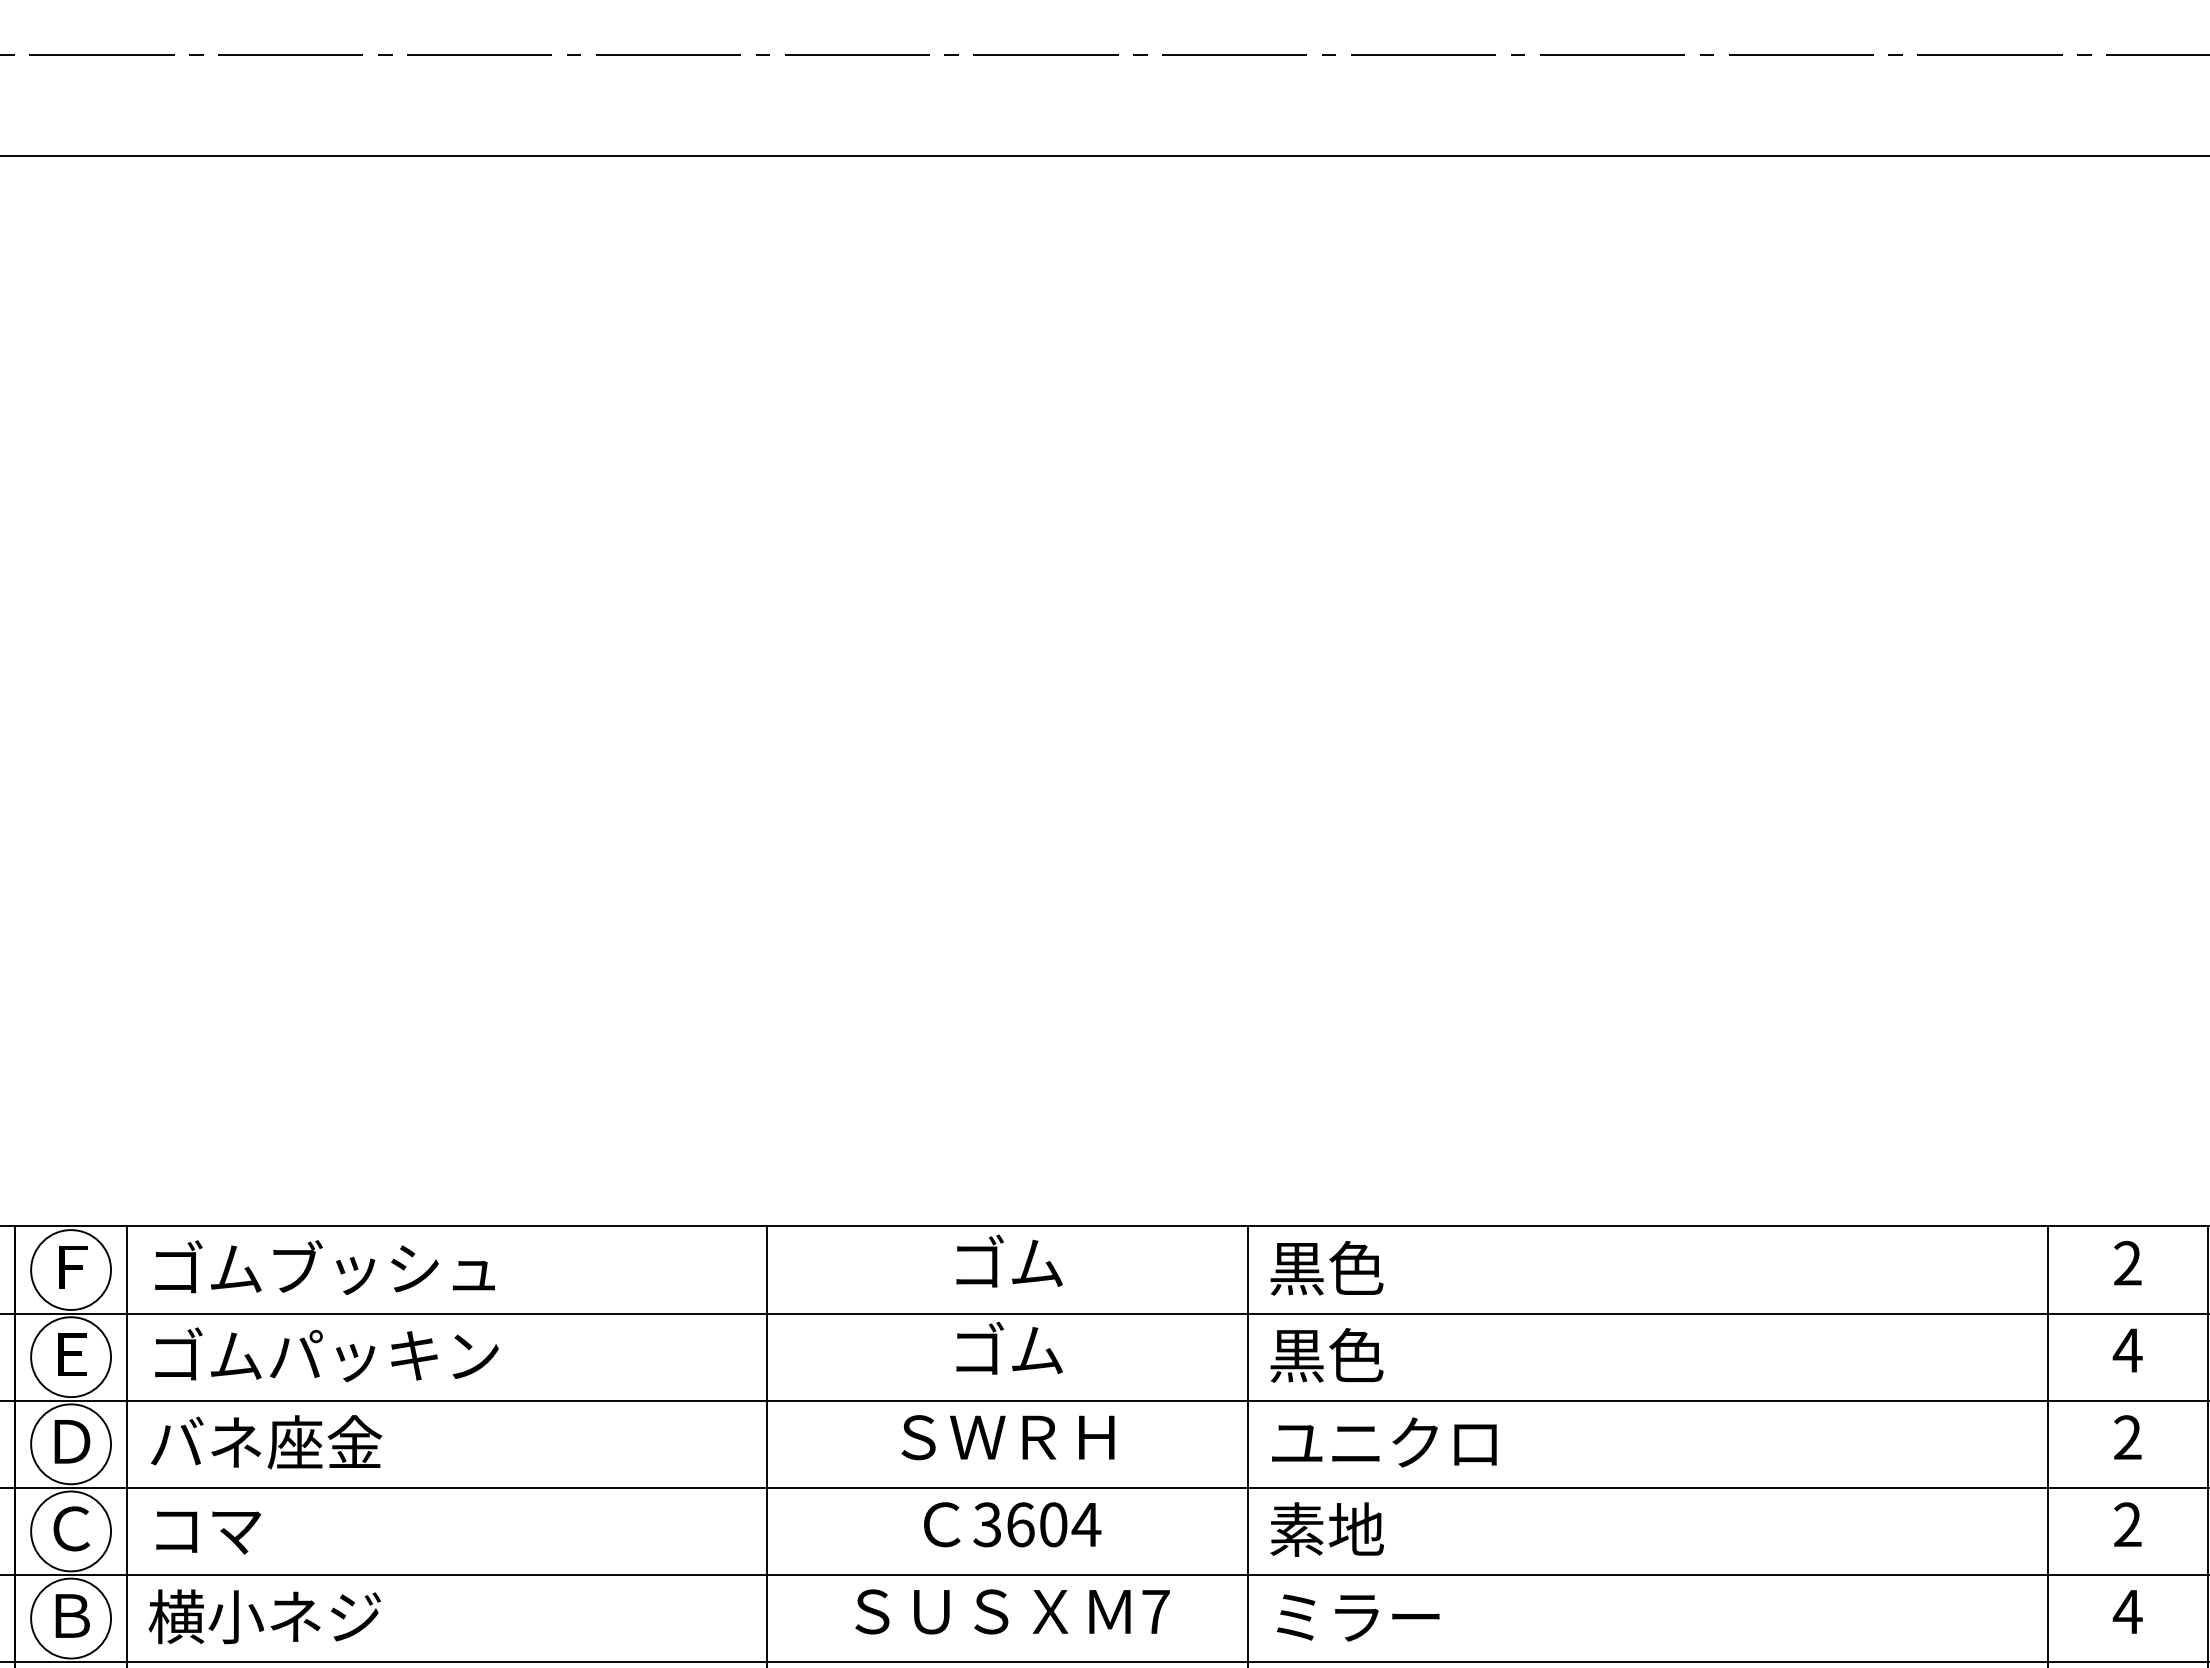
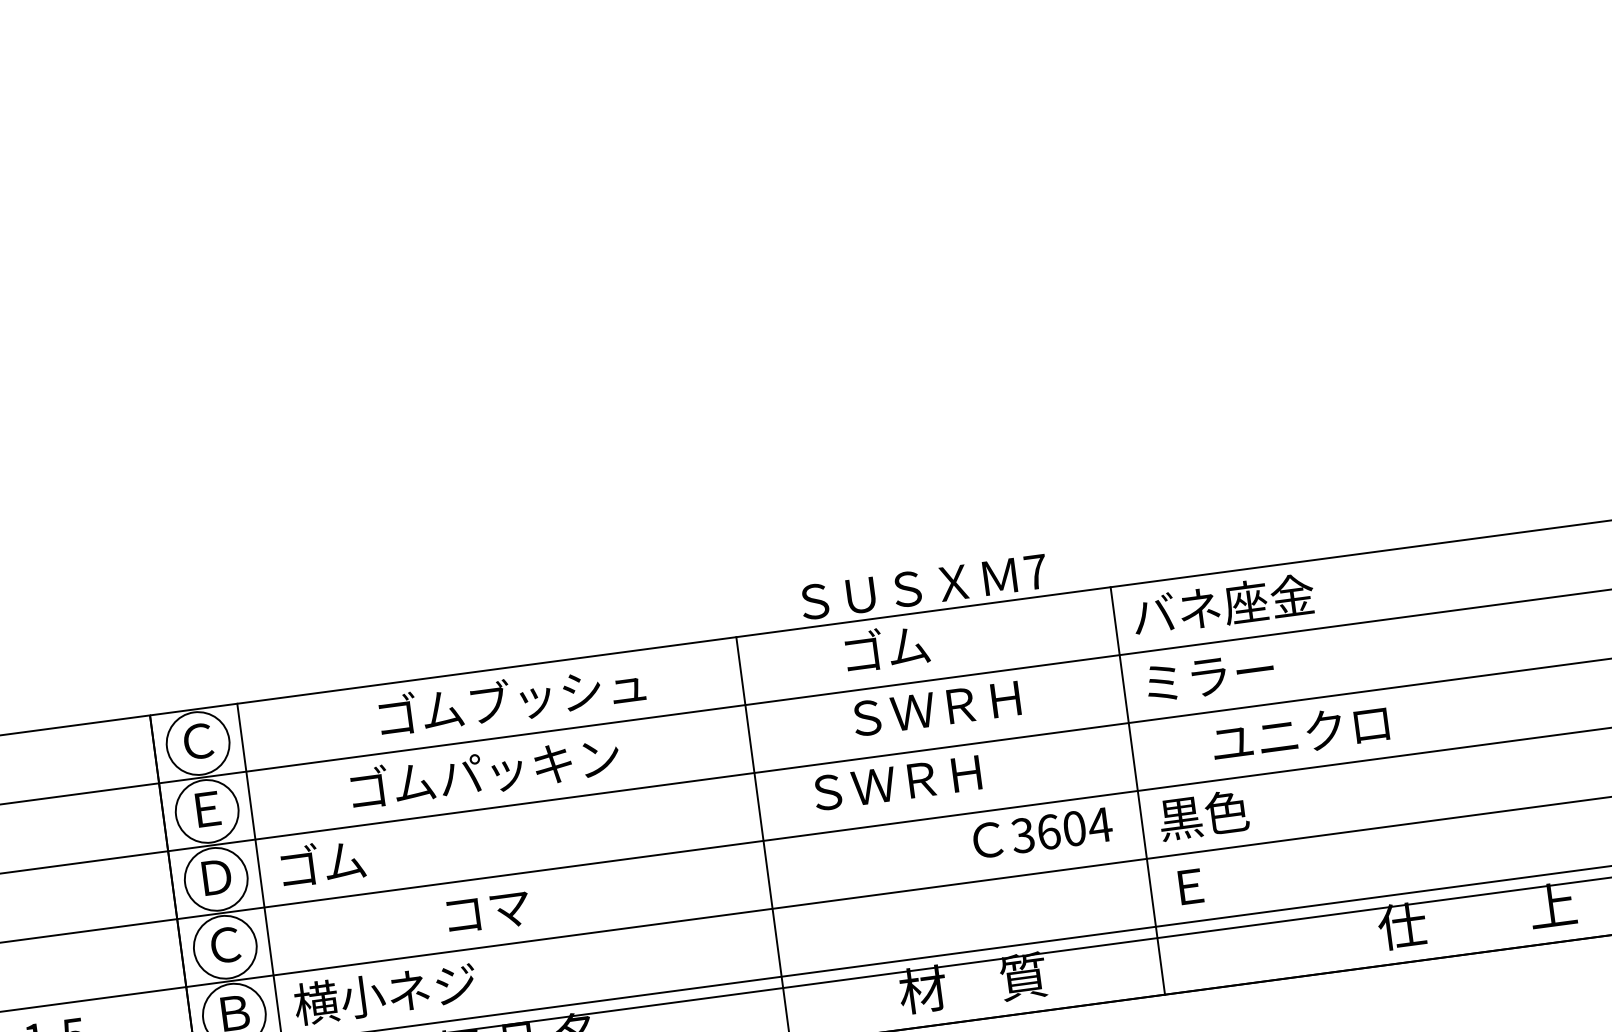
text: (1009, 1260) -> (886, 647), moved
text: (71, 1267) -> (198, 741), Ｆ -> Ｃ
text: (324, 1267) -> (511, 699), moved
text: (1386, 1267) -> (1223, 604), 黒色 -> バネ座金
text: (1007, 1347) -> (936, 706), ゴム -> ＳＷＲＨ
text: (326, 1354) -> (484, 772), moved
text: (1354, 1355) -> (1207, 676), 黒色 -> ミラー
text: (1007, 1437) -> (897, 783), moved
text: (266, 1441) -> (368, 856), バネ座金 -> ゴム
text: (1384, 1442) -> (1300, 733), moved
text: (1012, 1524) -> (1042, 832), moved
text: (1326, 1529) -> (1203, 815), 素地 -> 黒色
text: (208, 1532) -> (488, 913), moved
text: (1012, 1611) -> (924, 586), moved
text: (1357, 1617) -> (1236, 880), ミラー -> Ｅ

